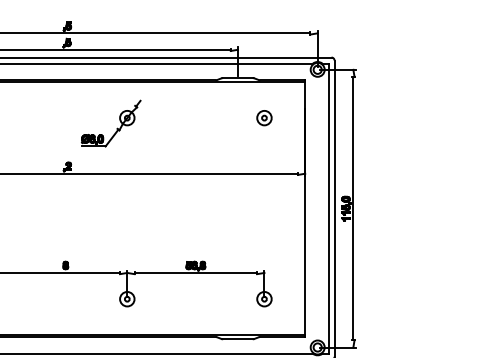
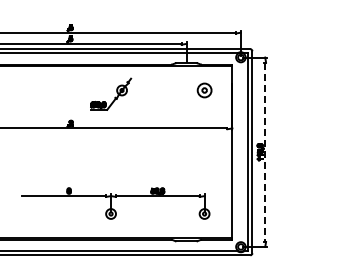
part: (264, 118) -> (204, 90), size x1.4
part: (111, 122) -> (111, 93), moved
line: (353, 209) -> (265, 152), solid -> dashed

